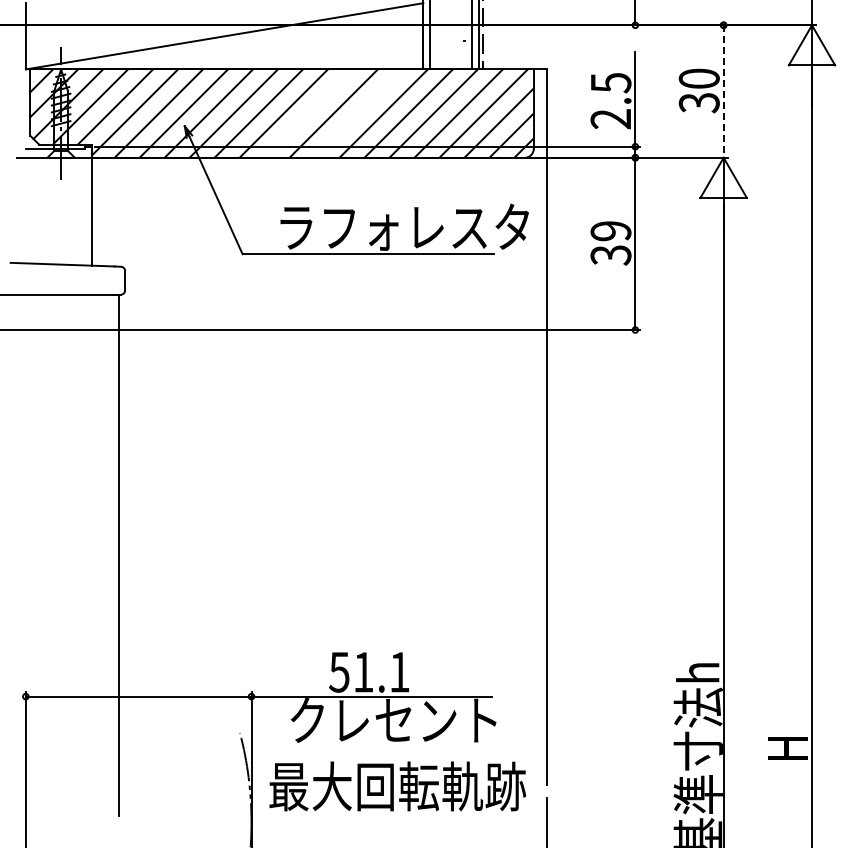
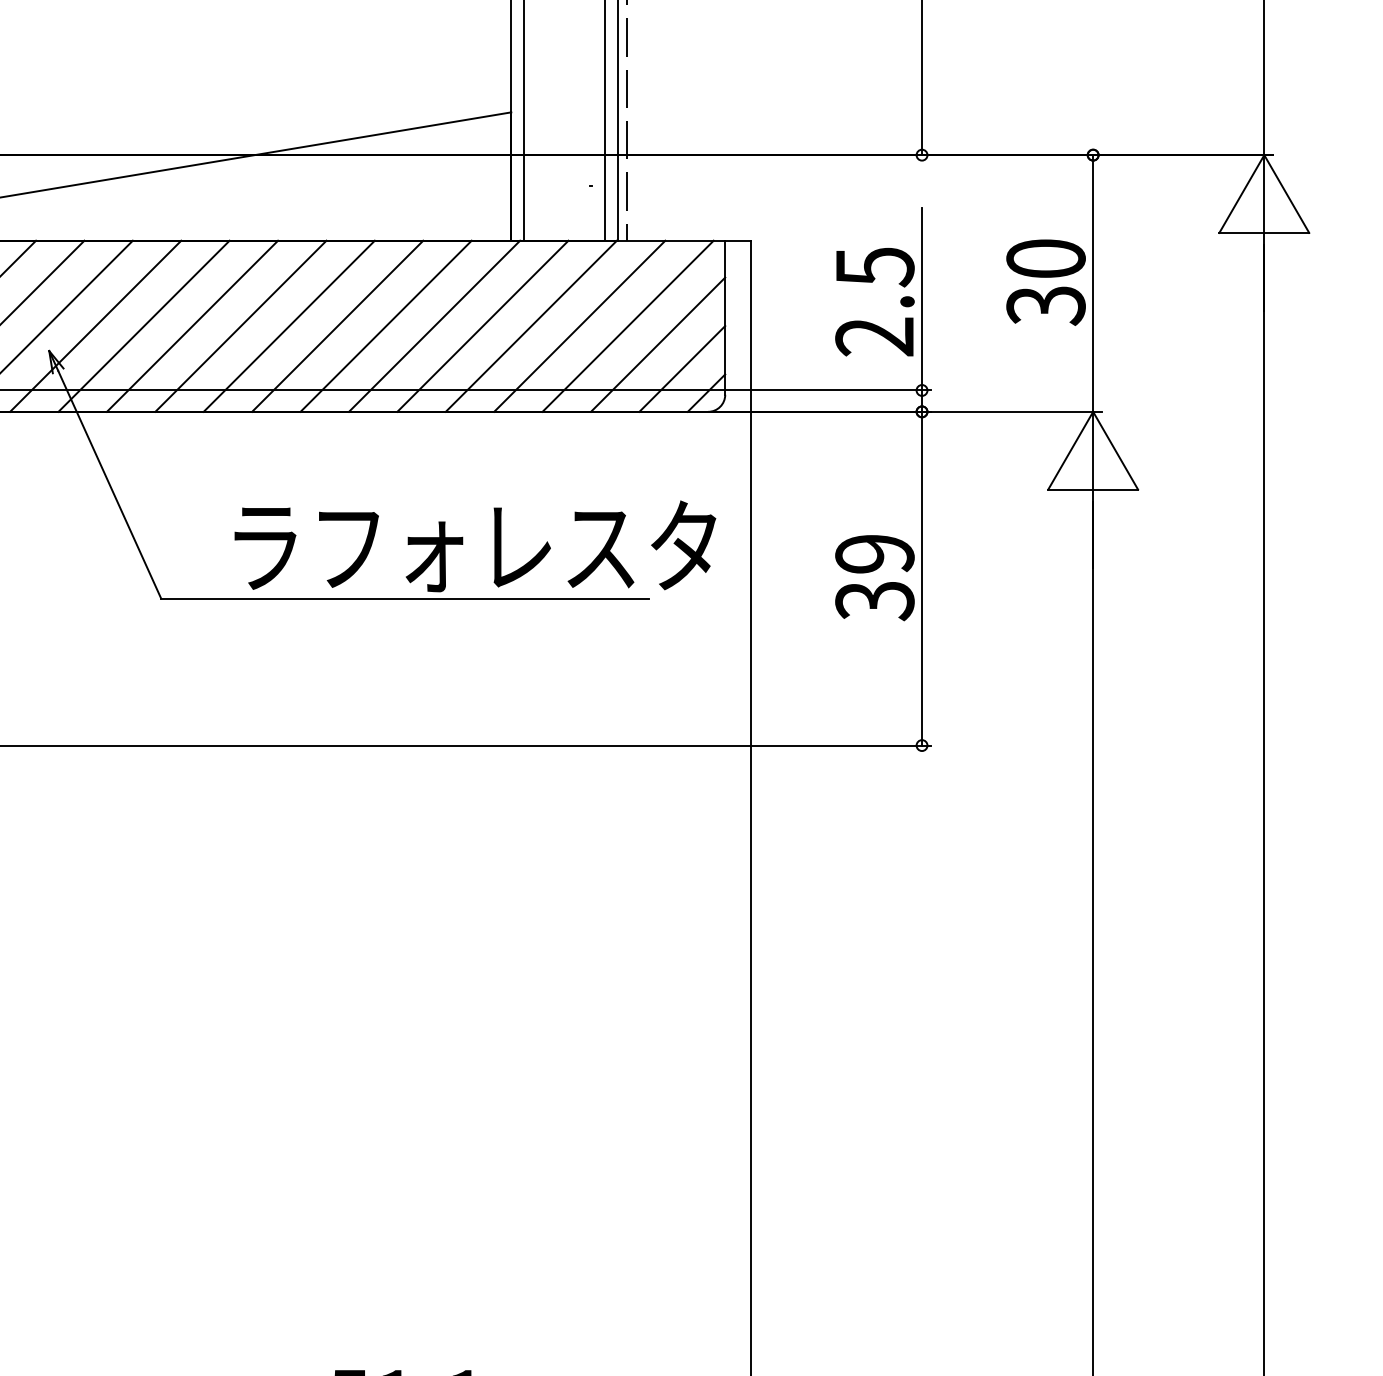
line: (723, 92) -> (1092, 285), dashed -> solid
line: (308, 113) -> (288, 326), added
line: (358, 113) -> (385, 326), added

